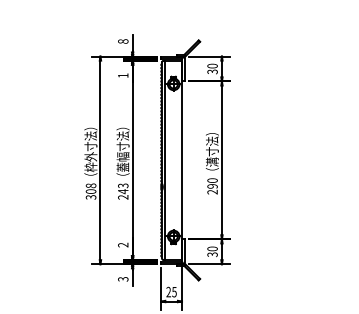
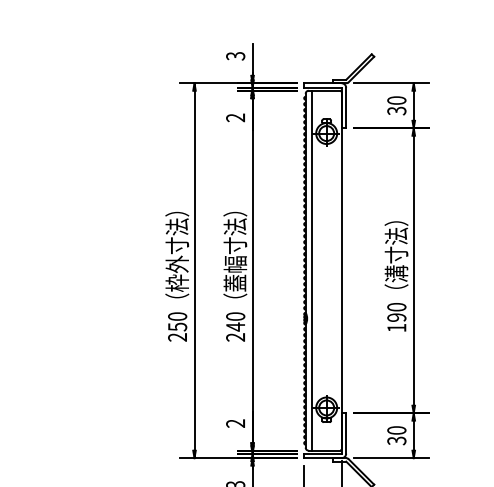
text: (123, 41) -> (236, 56), 8 -> 3
text: (123, 75) -> (236, 117), 1 -> 2
text: (123, 185) -> (236, 315), 243 -> 240
text: (90, 191) -> (176, 326), 308 -> 250
text: (212, 191) -> (396, 326), 290 -> 190

